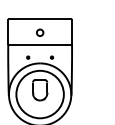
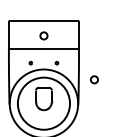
circle: (86, 72) -> (94, 79), added

